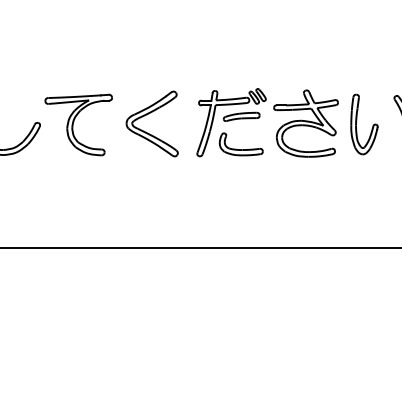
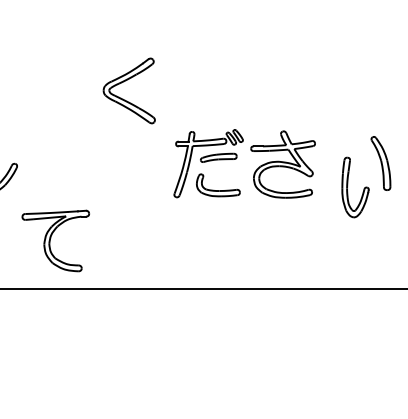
part: (146, 115) -> (123, 82), moved
part: (357, 122) -> (348, 185), moved
part: (78, 124) -> (55, 240), moved

